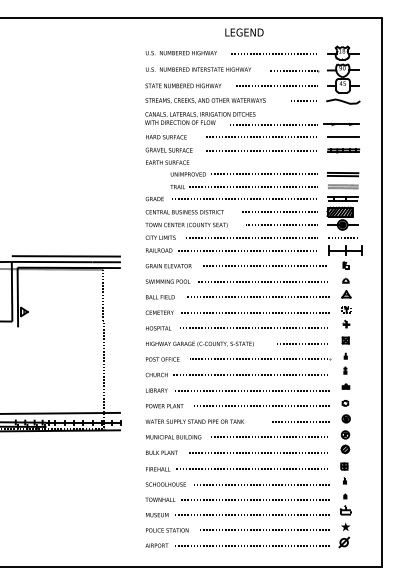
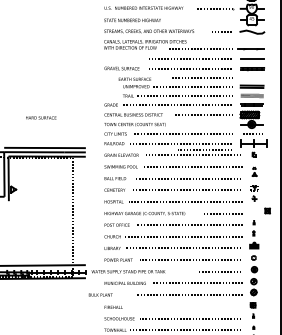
line: (277, 85) -> (203, 77), moved
text: (166, 137) -> (41, 118), moved
text: (167, 162) -> (134, 79), moved
line: (280, 224) -> (203, 149), moved
part: (346, 287) -> (254, 171), size x0.6
part: (345, 340) -> (267, 210), moved
part: (345, 386) -> (253, 245), size x1.6
text: (194, 421) -> (128, 271), moved
text: (161, 452) -> (100, 294), moved
line: (253, 469) -> (185, 307), removed

